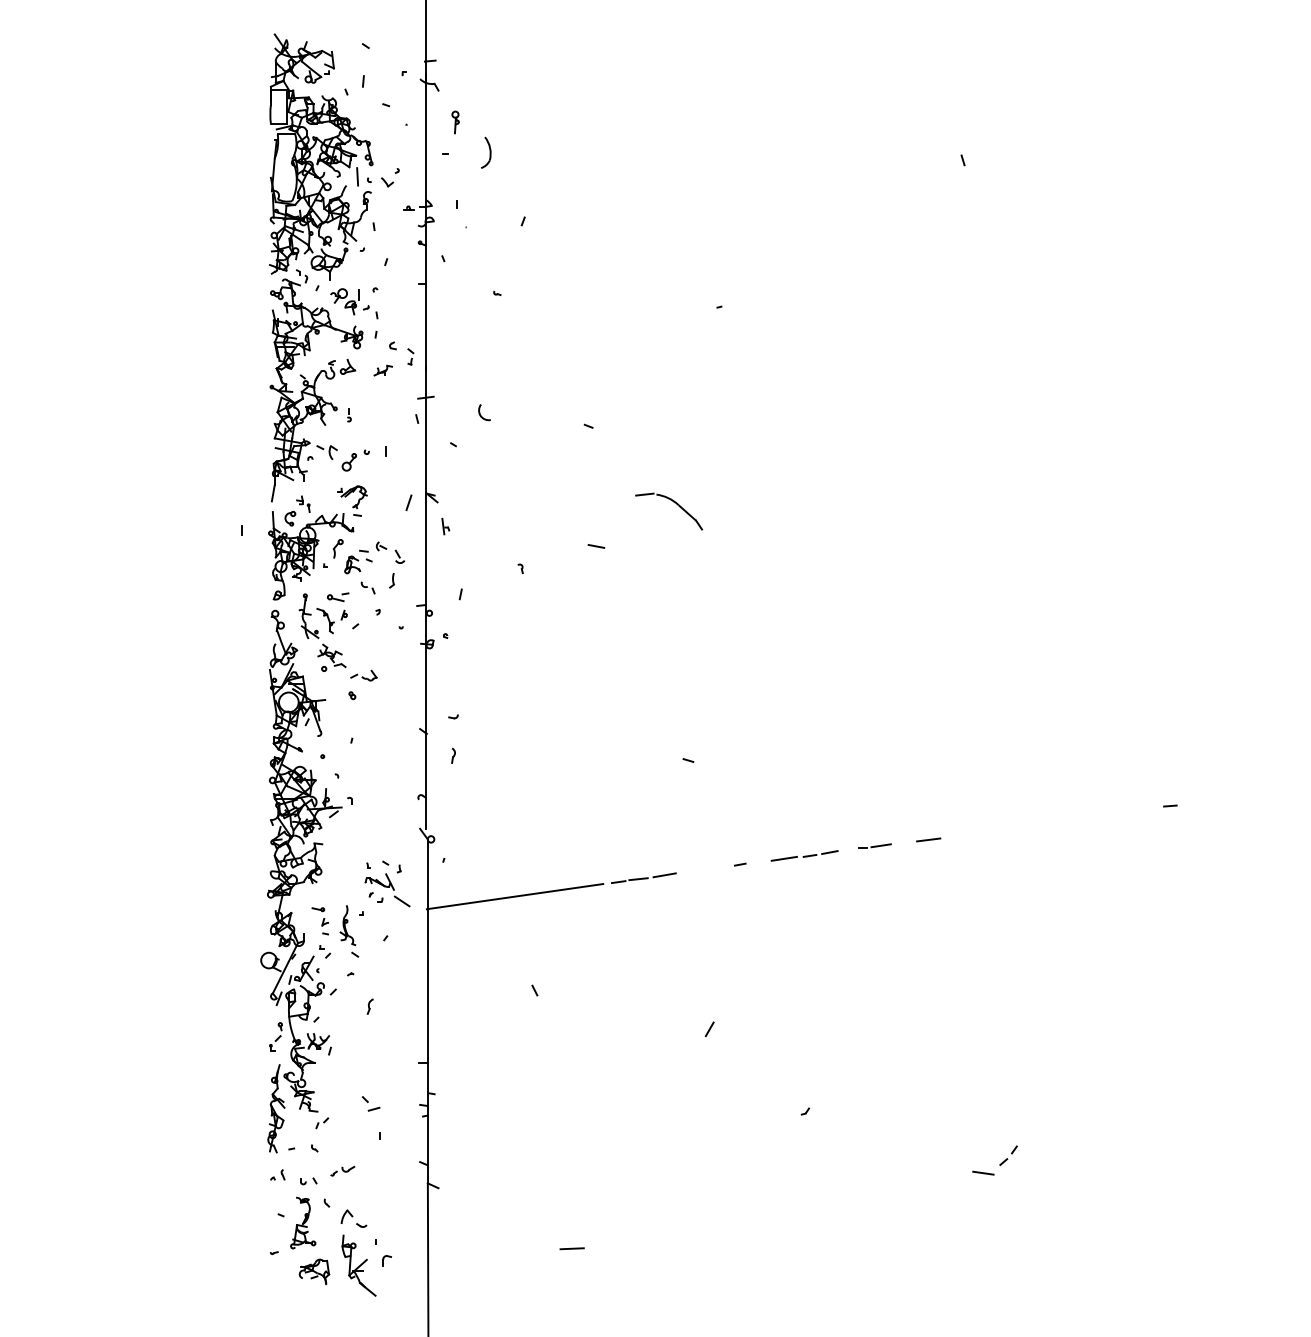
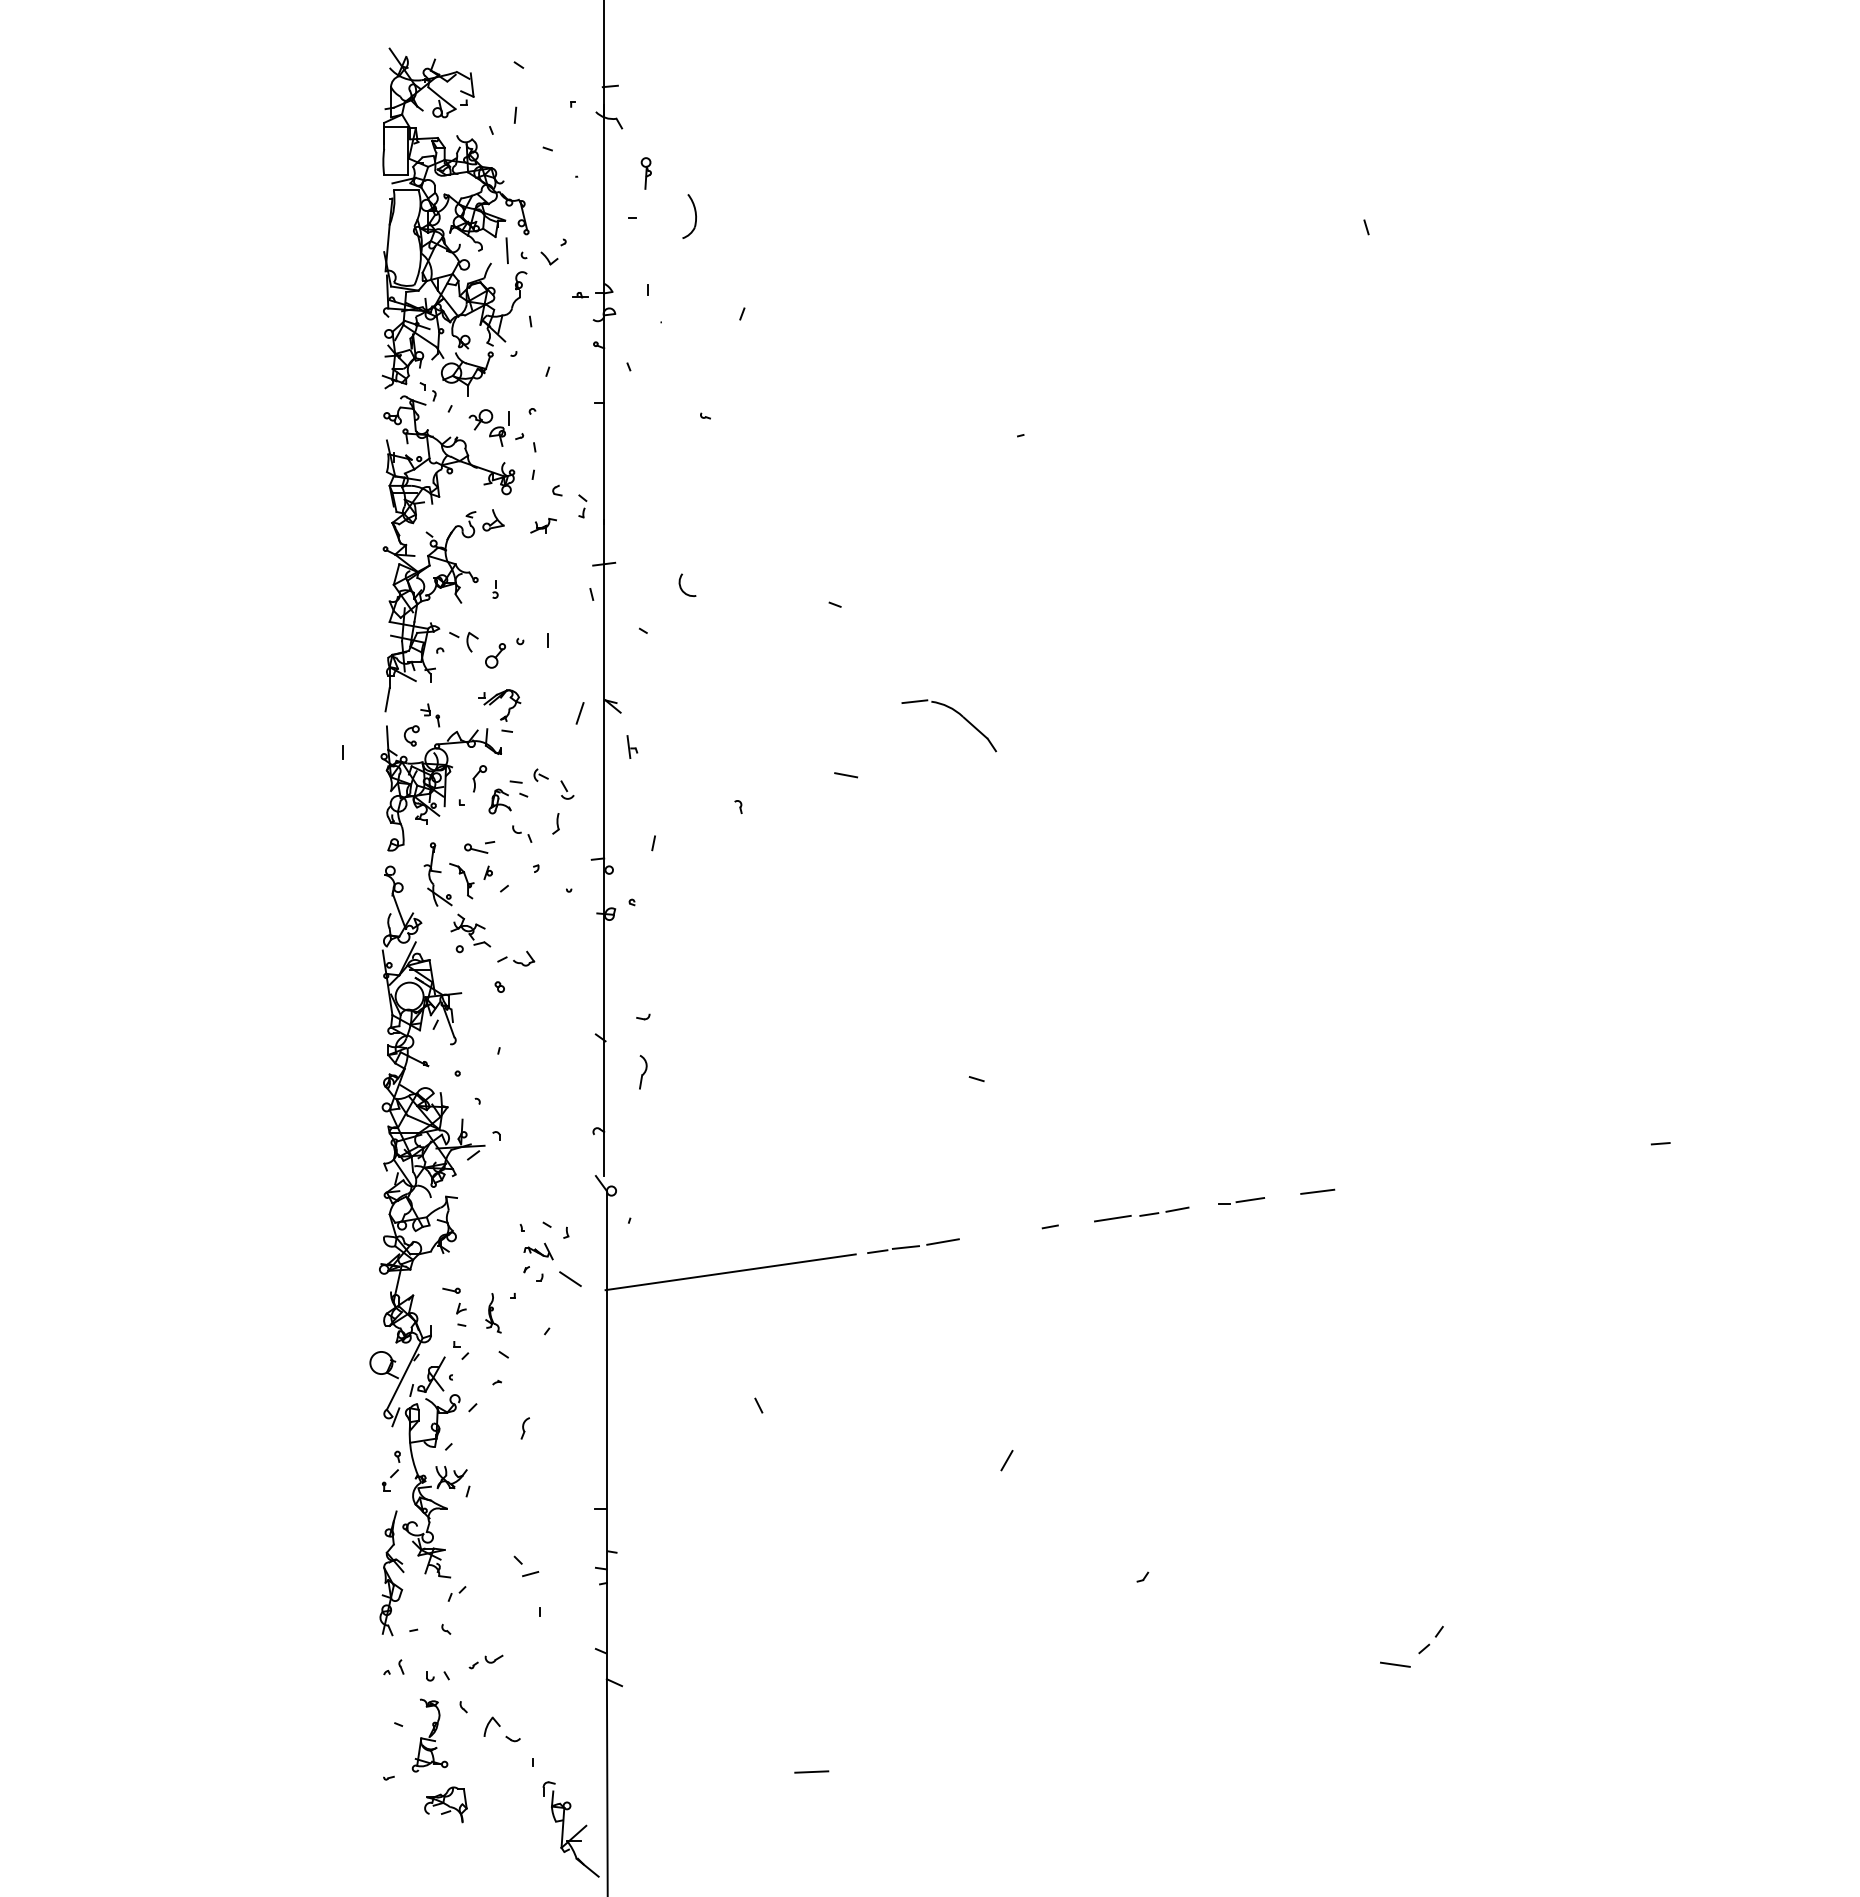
part: (453, 755) -> (643, 1072), size x1.6
part: (379, 881) -> (538, 1251), size x0.7
part: (347, 924) -> (493, 1312), size x0.7
part: (359, 1265) -> (575, 1833), moved

